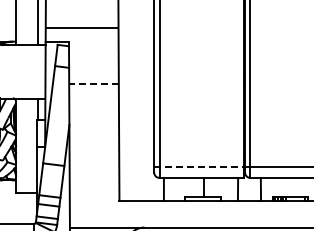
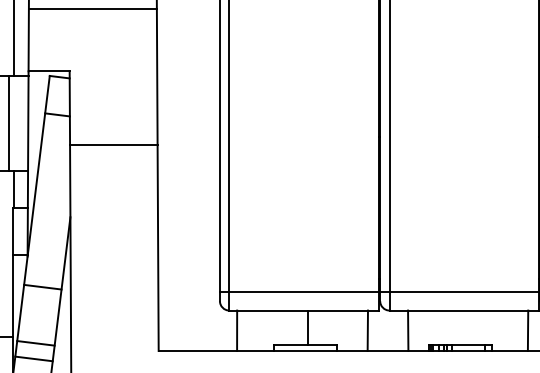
line: (81, 27) -> (91, 8), moved
line: (34, 71) -> (8, 122), added
line: (94, 83) -> (114, 144), dashed -> solid
line: (199, 167) -> (299, 292), dashed -> solid

